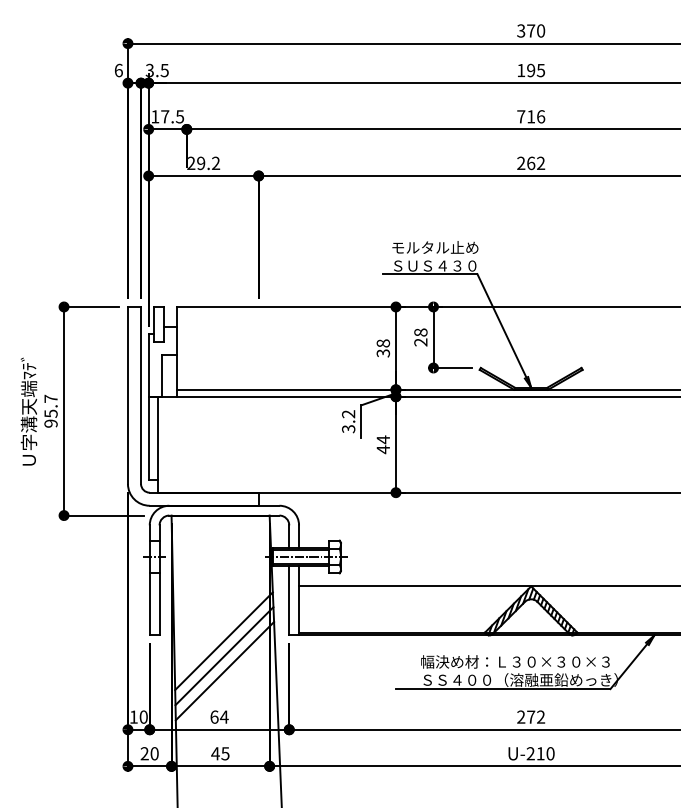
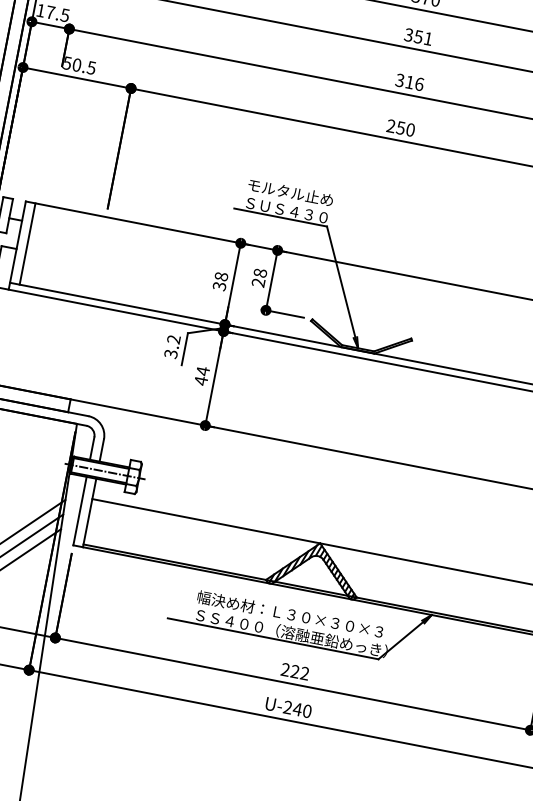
text: (530, 70) -> (417, 36), 195 -> 351
text: (521, 116) -> (400, 80), 716 -> 316
text: (203, 163) -> (79, 65), 29.2 -> 50.5
text: (536, 163) -> (406, 129), 262 -> 250
line: (186, 347) -> (27, 243), added
text: (531, 716) -> (295, 671), 272 -> 222
text: (540, 753) -> (297, 709), U-210 -> U-240

